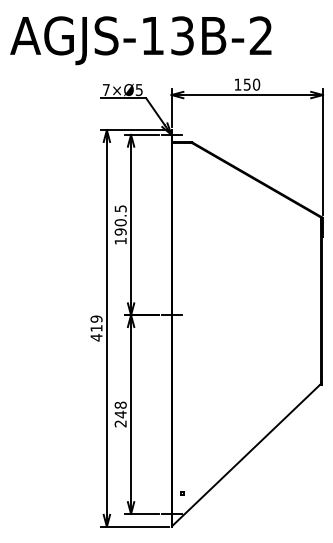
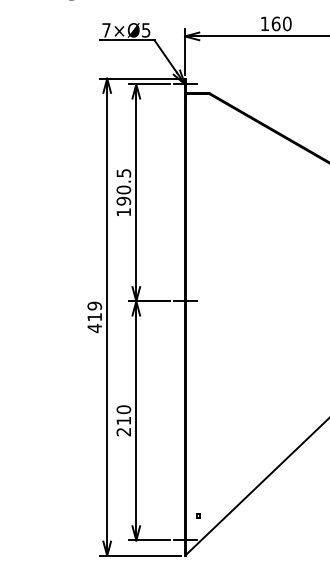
text: (246, 84) -> (275, 23), 150 -> 160
text: (120, 409) -> (123, 414), 248 -> 210

